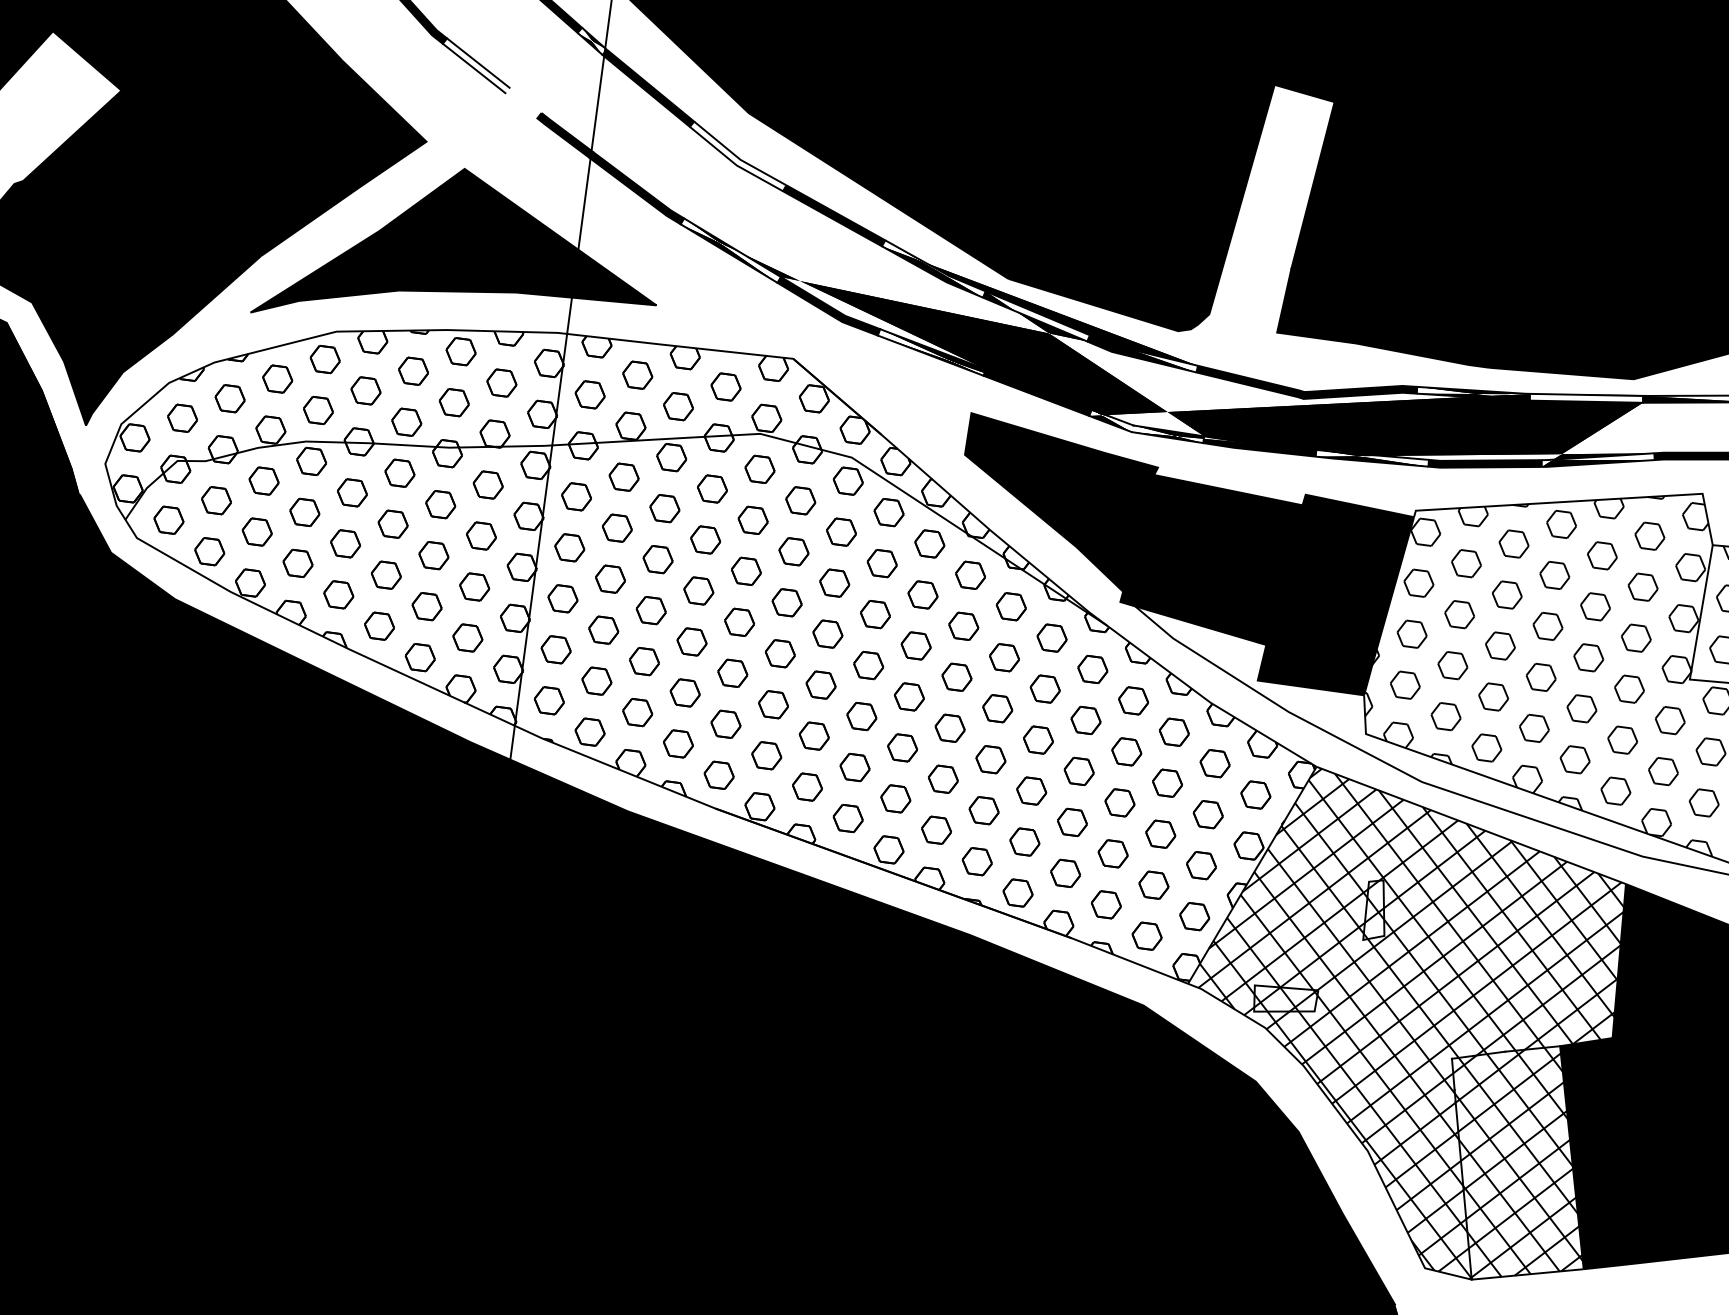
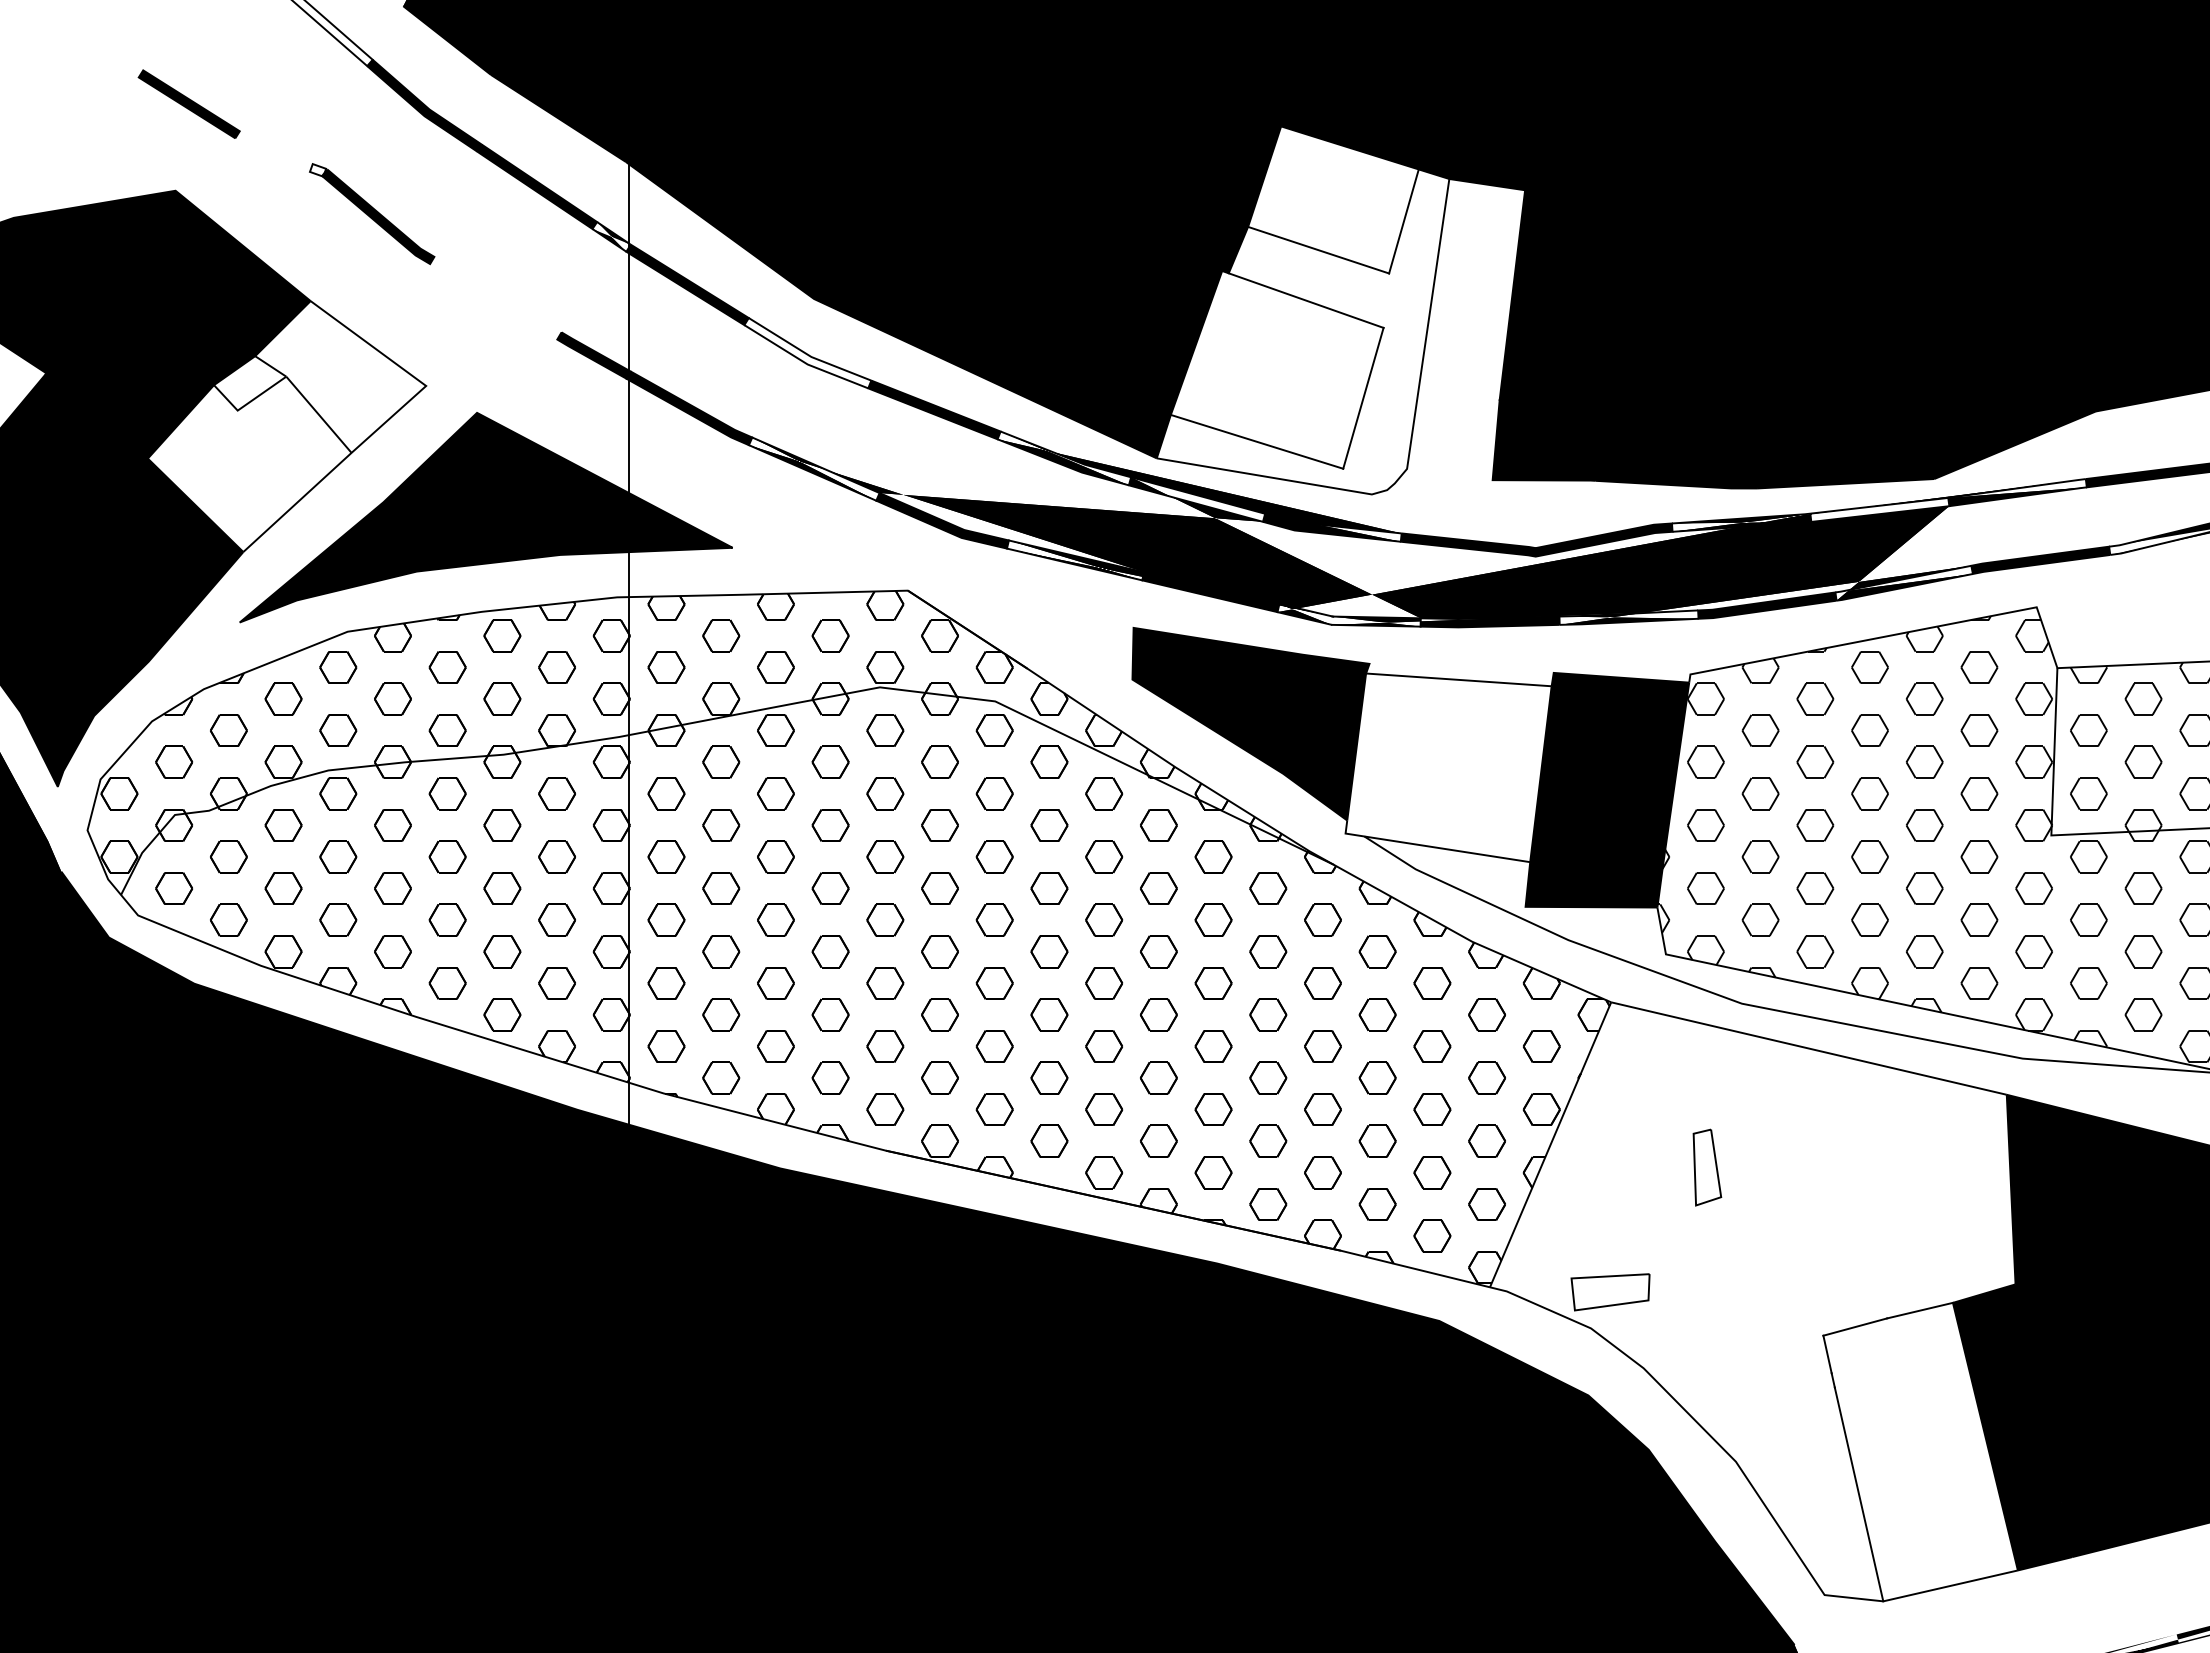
line: (478, 62) -> (476, 281), removed
line: (474, 68) -> (472, 289), removed
fill: (309, 159) -> (286, 426), removed
fill: (1141, 175) -> (1302, 310), removed
fill: (1210, 559) -> (1448, 767), removed
hatch: (1403, 1024) -> (1758, 1302), removed

